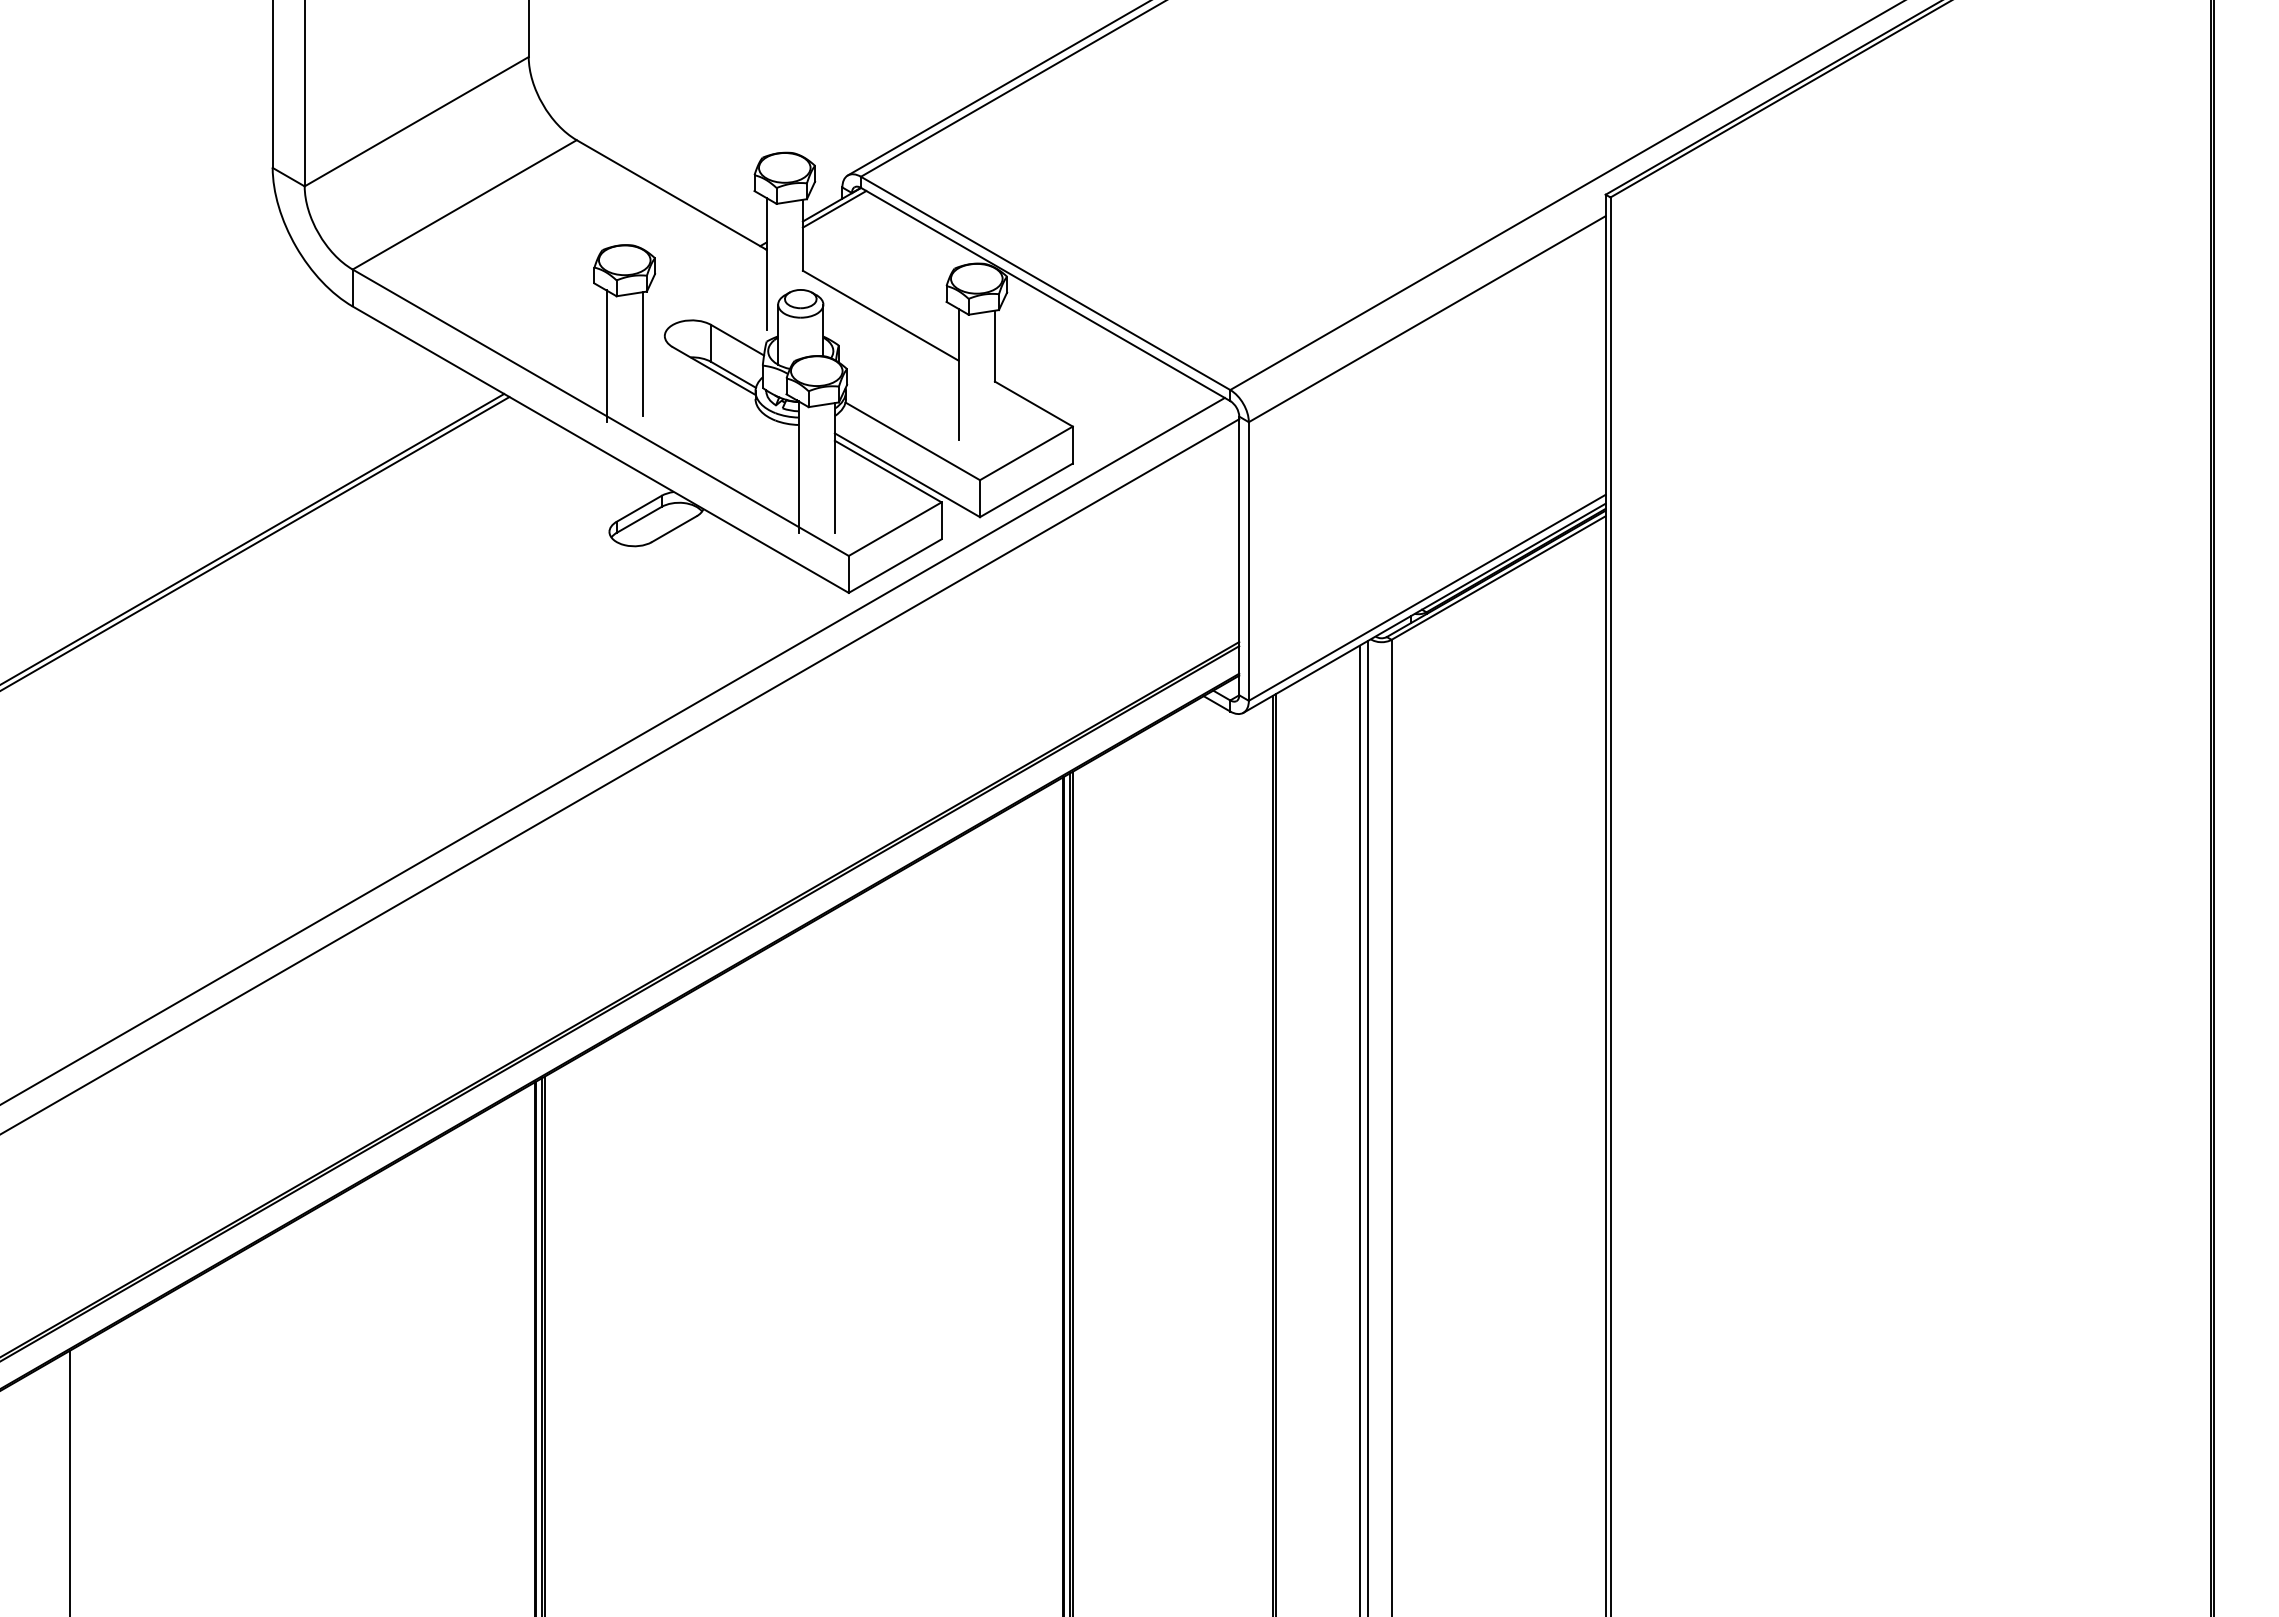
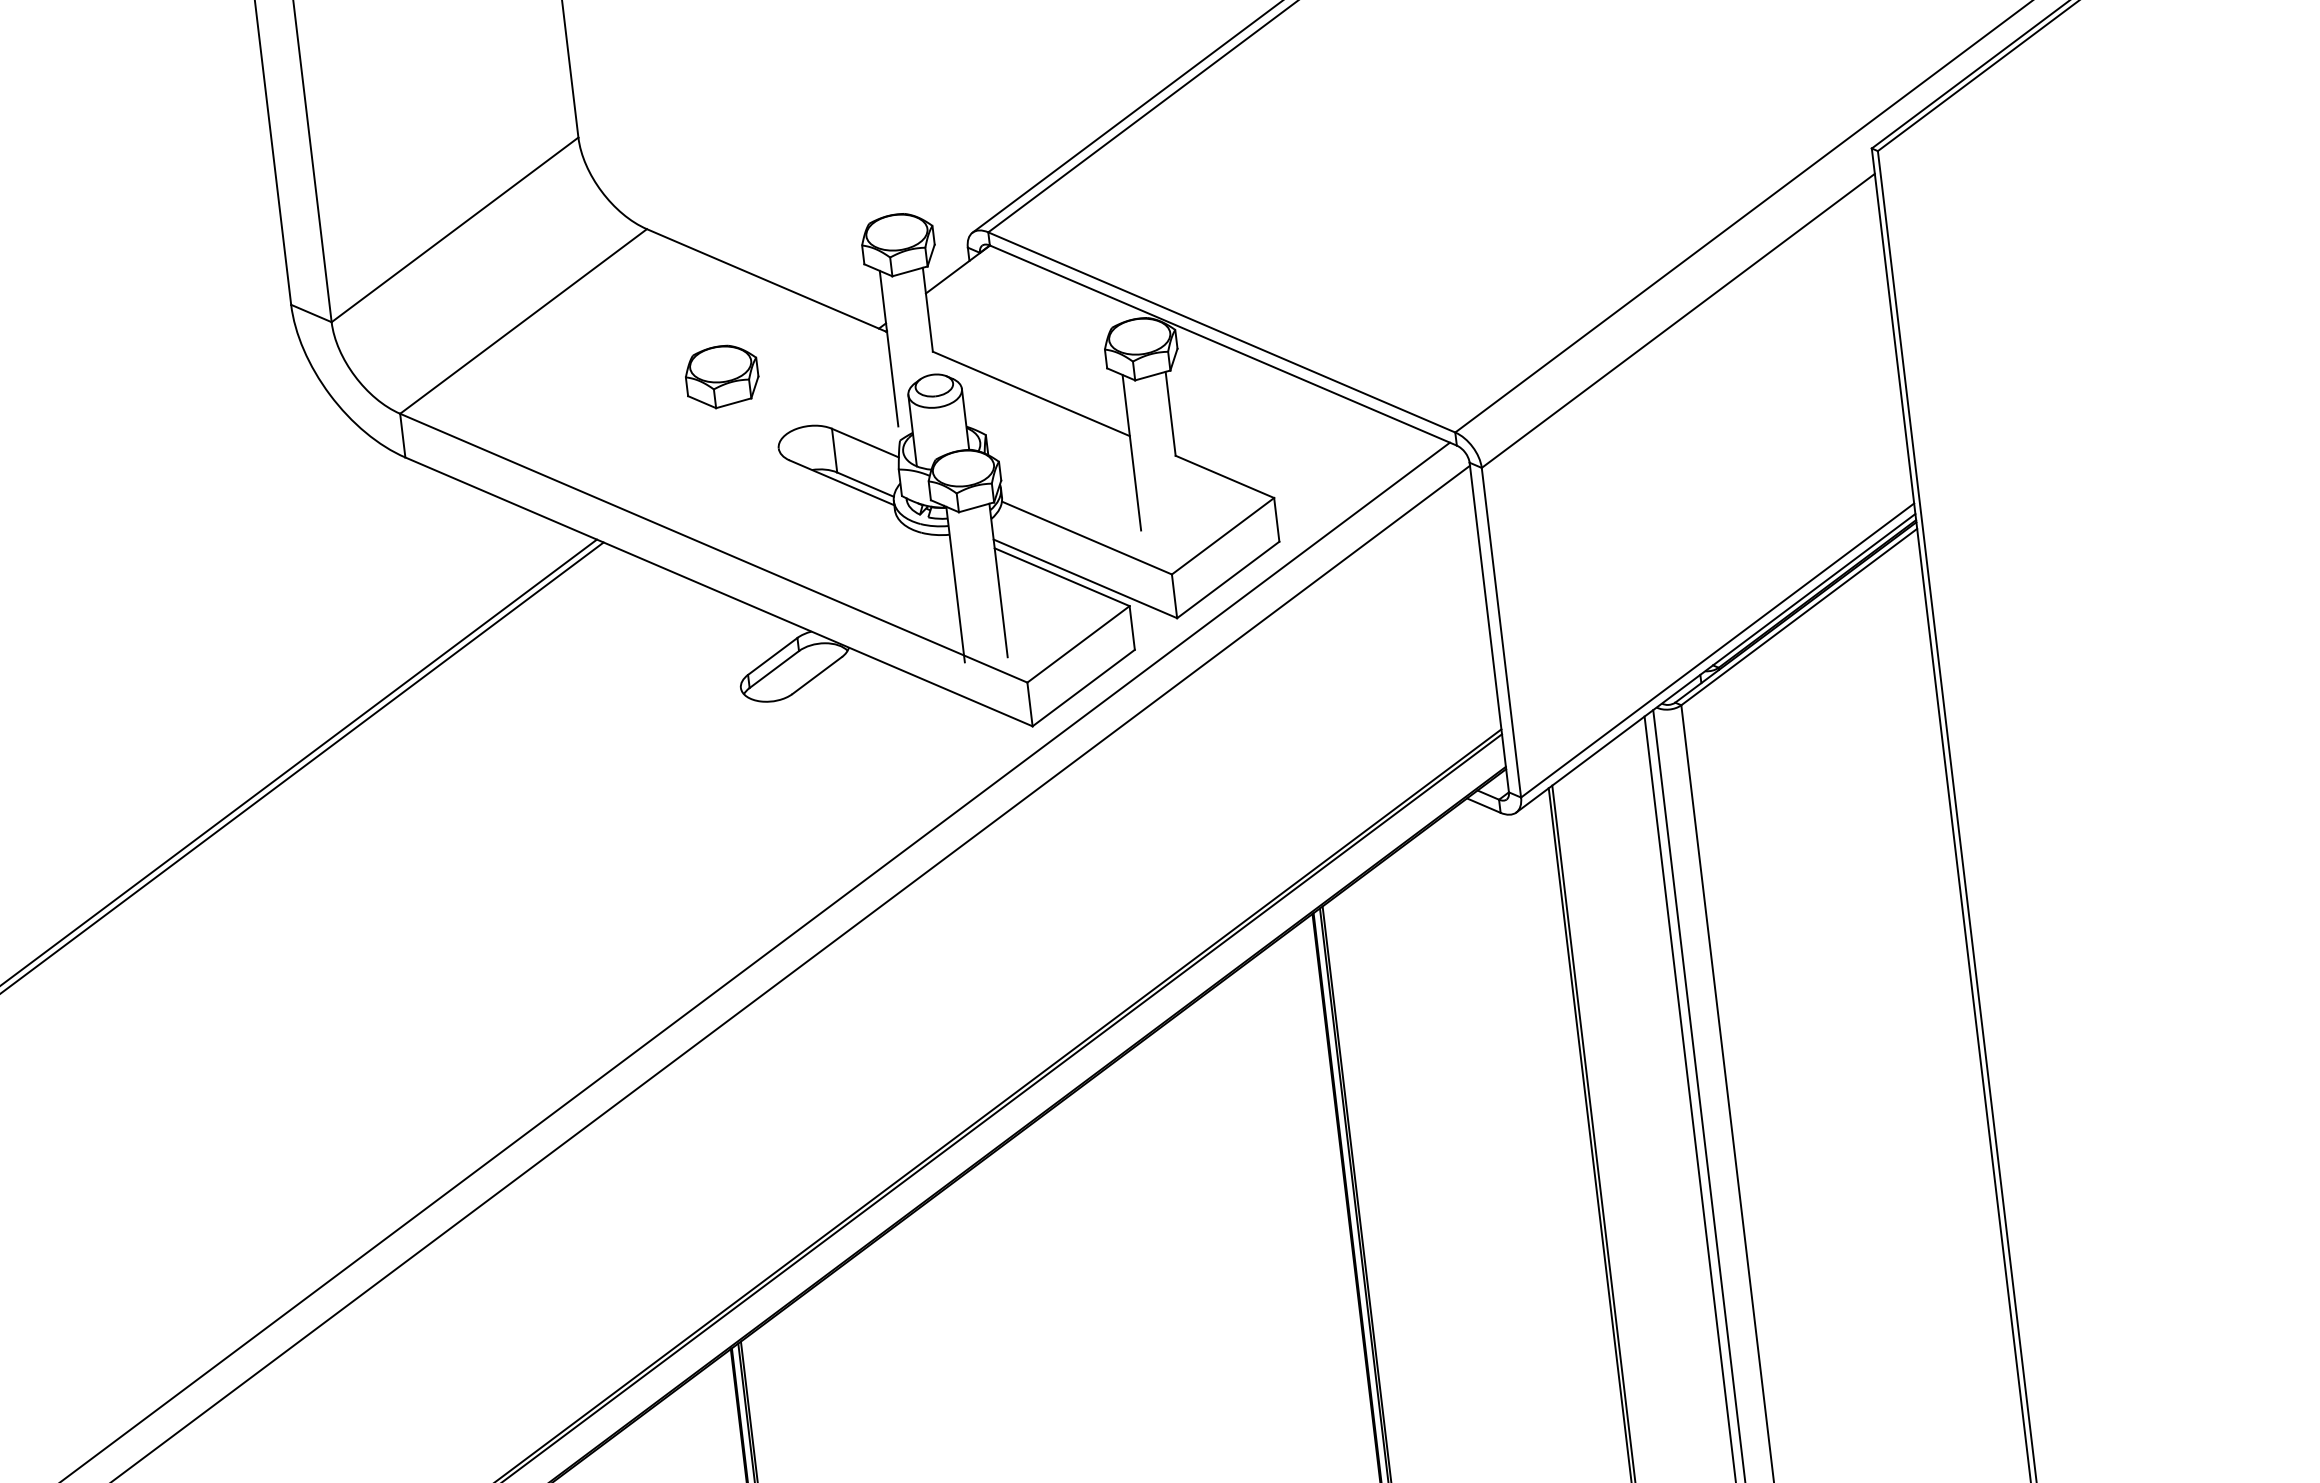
line: (834, 209) -> (961, 274), removed
line: (642, 354) -> (754, 473), removed
line: (606, 355) -> (712, 479), removed

